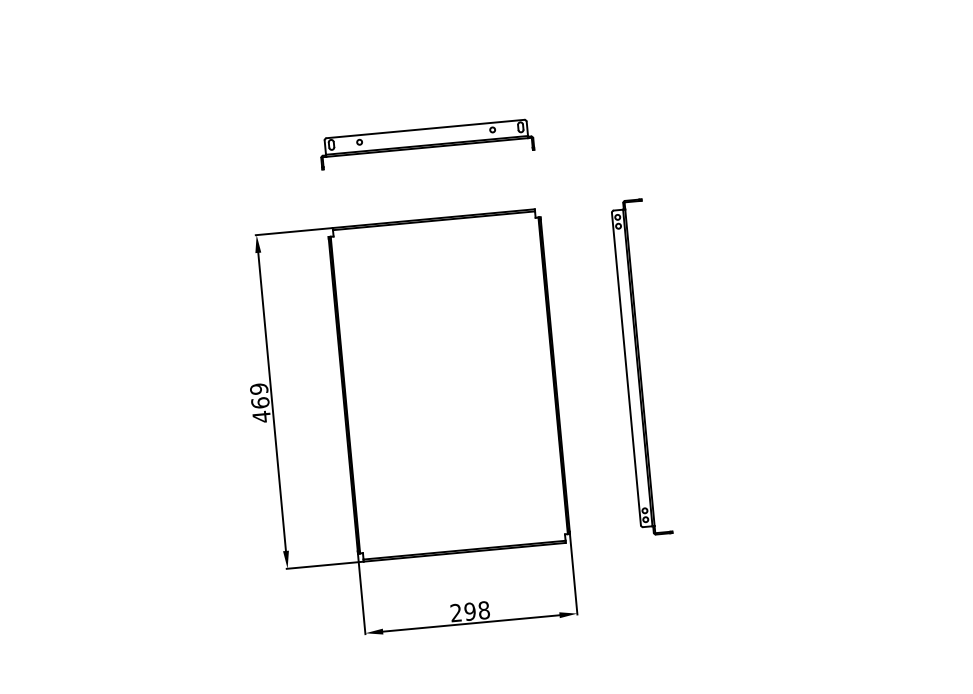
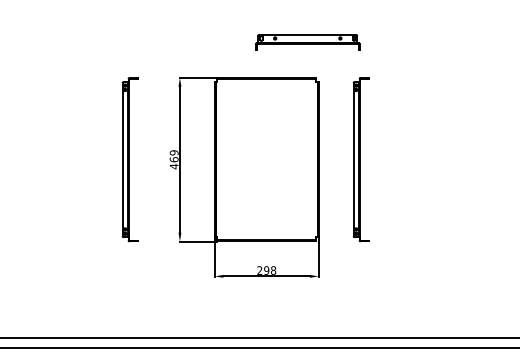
part: (426, 144) -> (307, 42), moved
part: (169, 411) -> (129, 159), added

